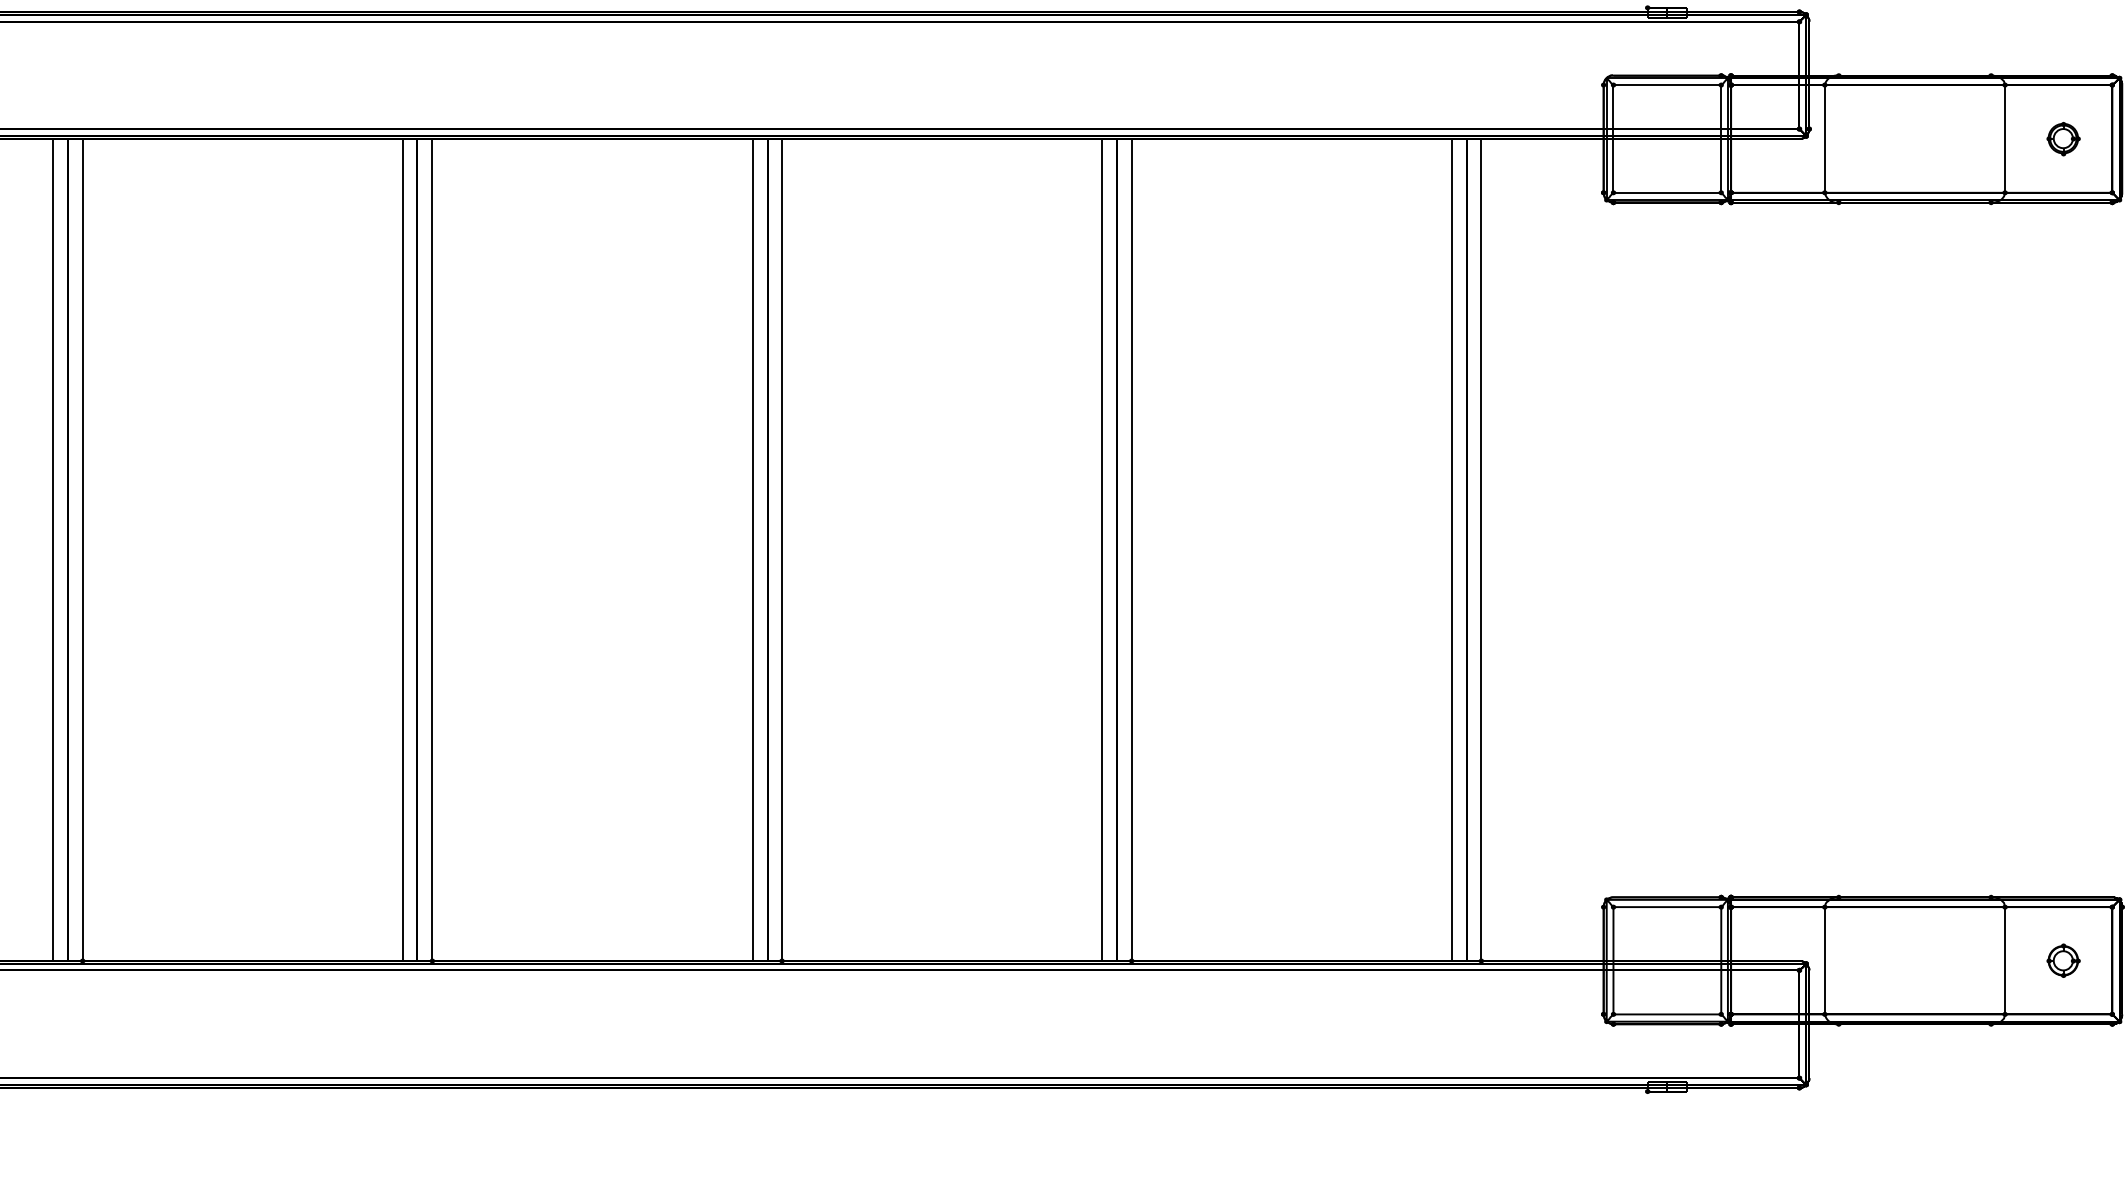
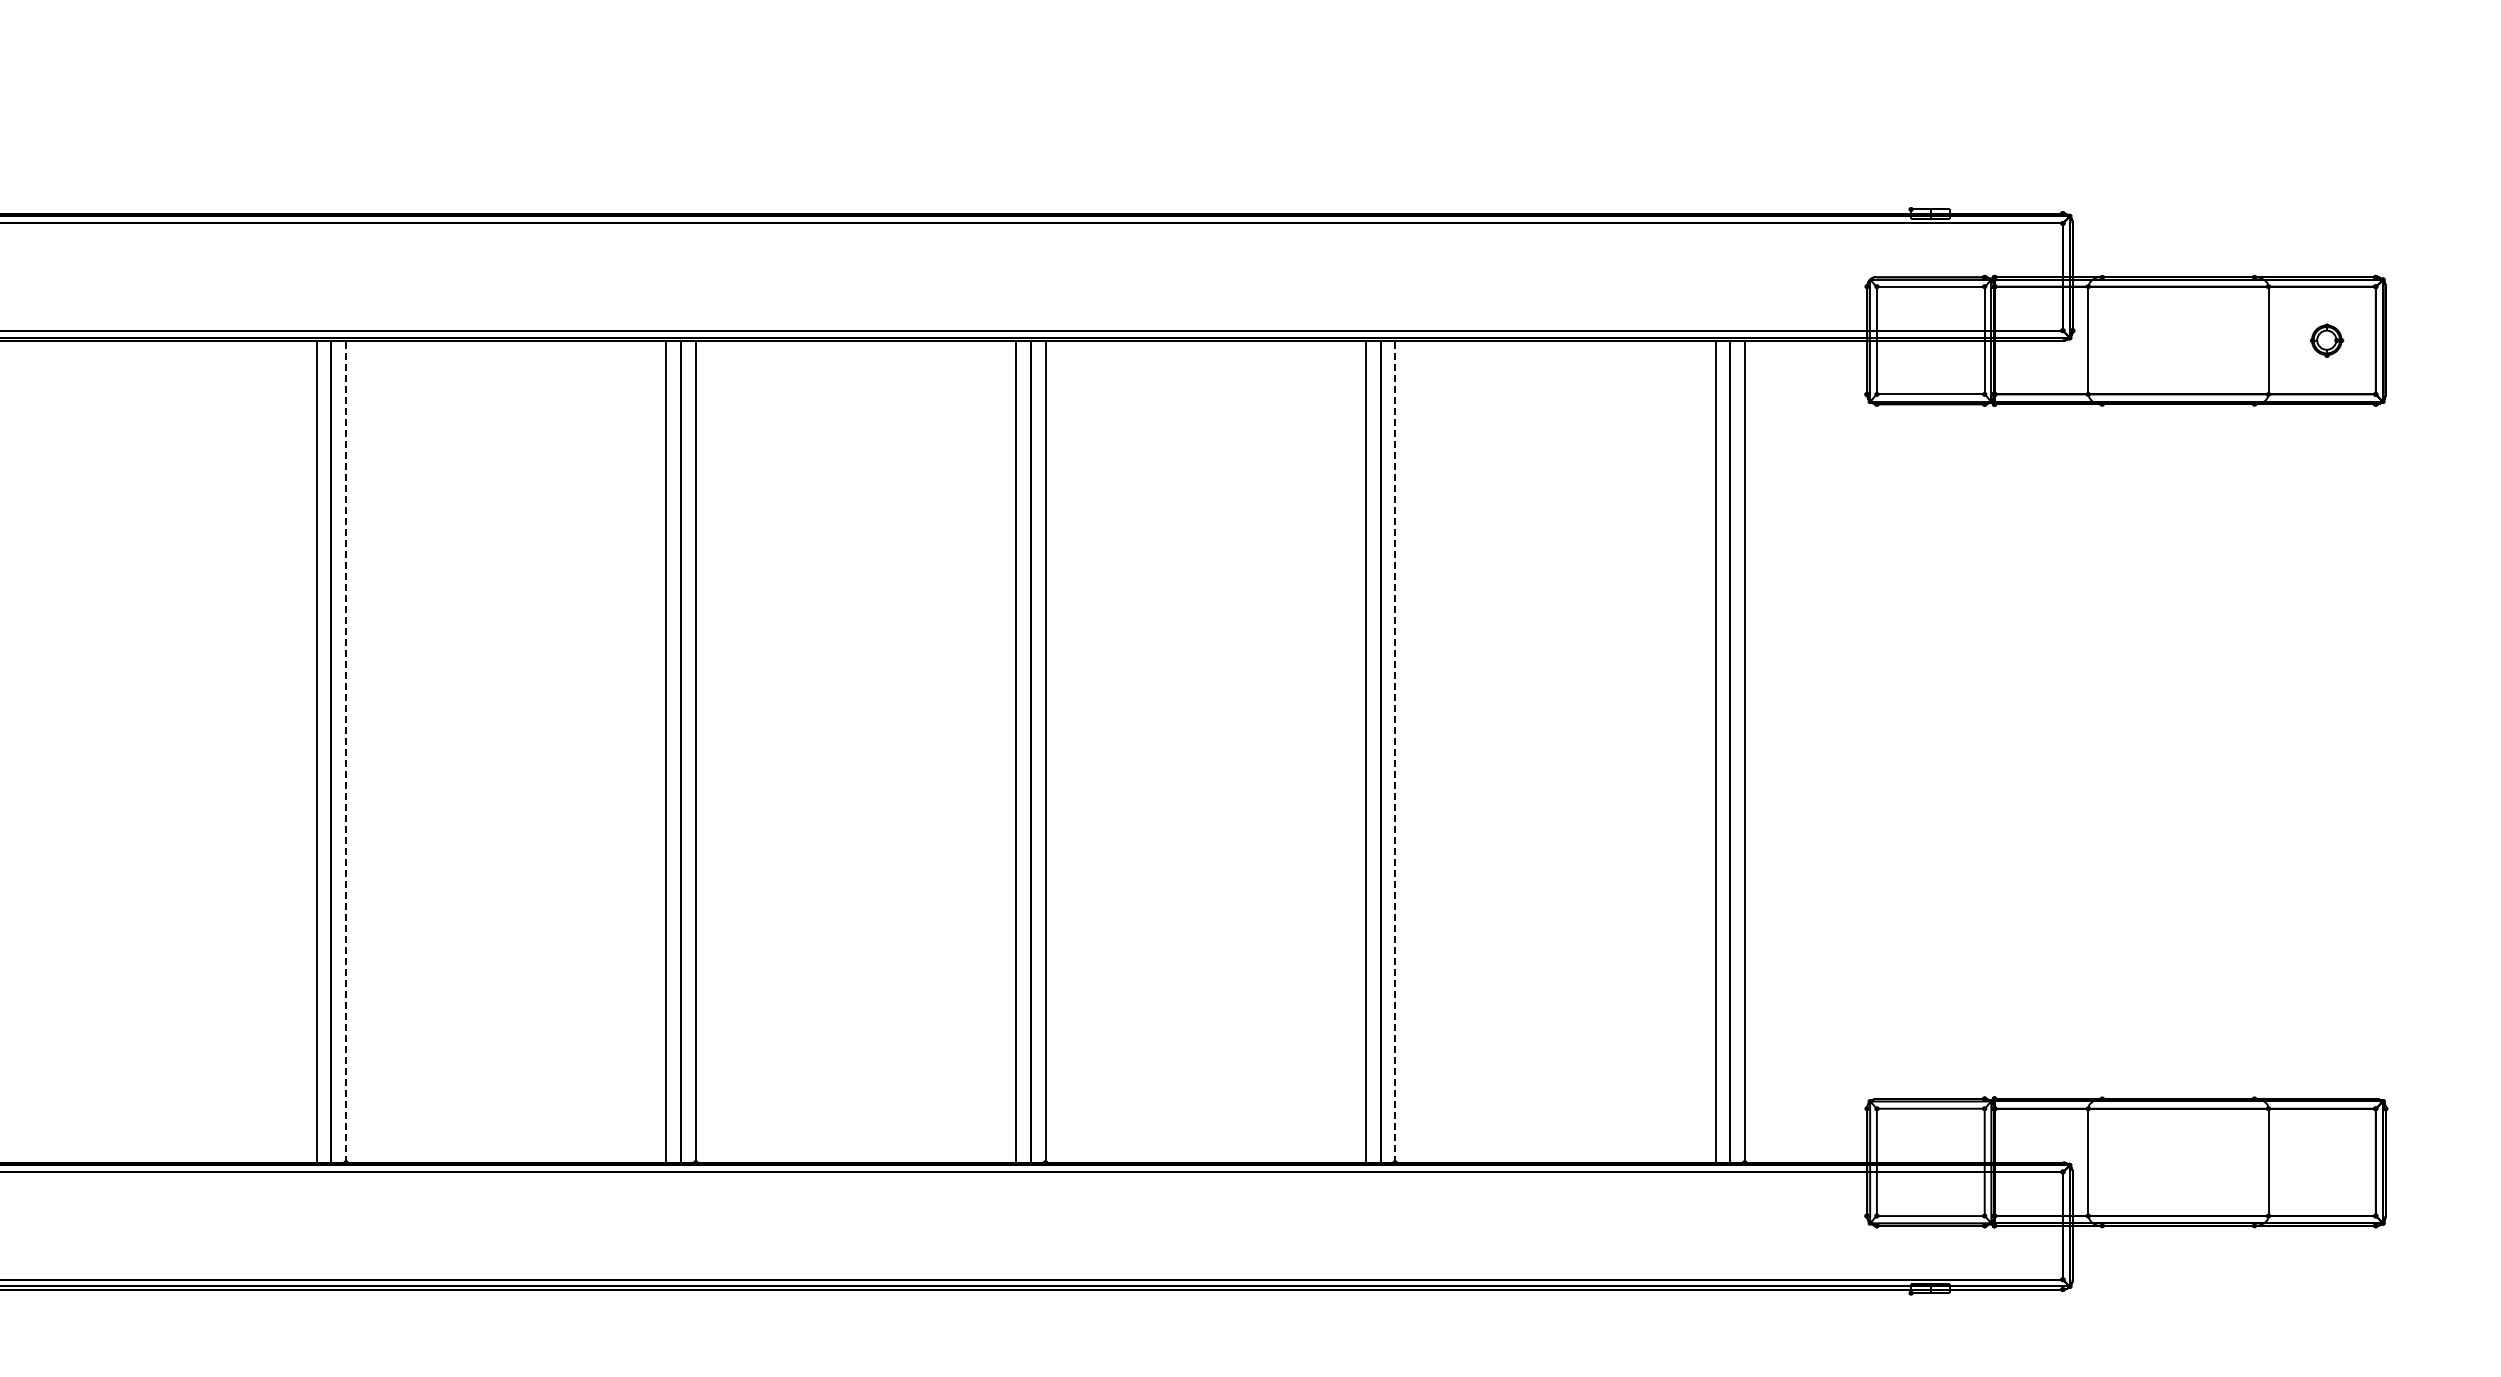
line: (83, 549) -> (346, 751), solid -> dashed
line: (1132, 549) -> (1395, 751), solid -> dashed
part: (2064, 960) -> (2327, 1162), removed

